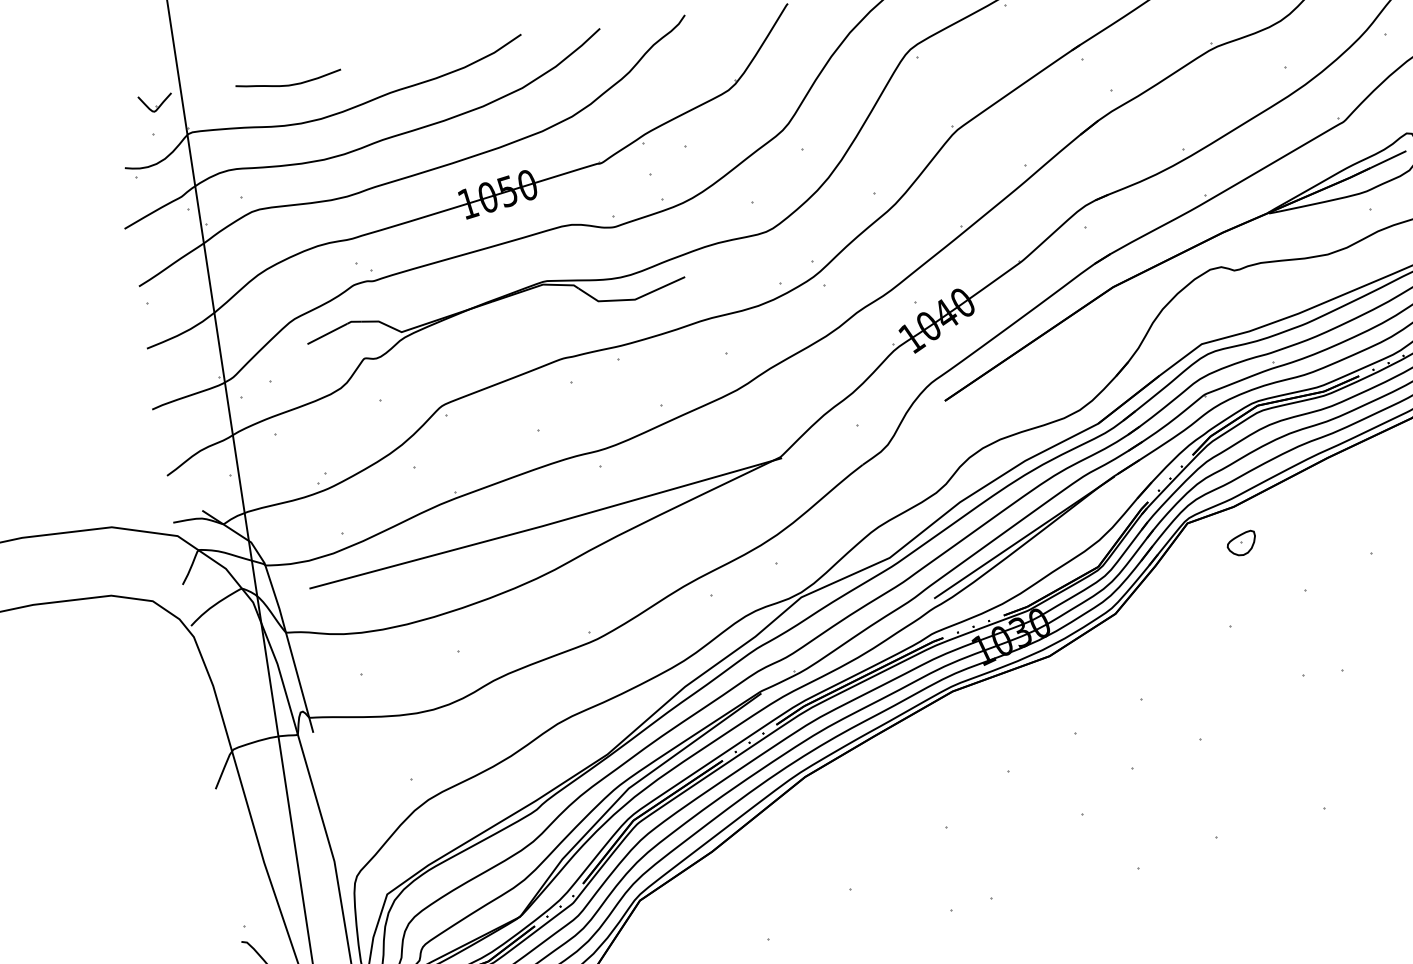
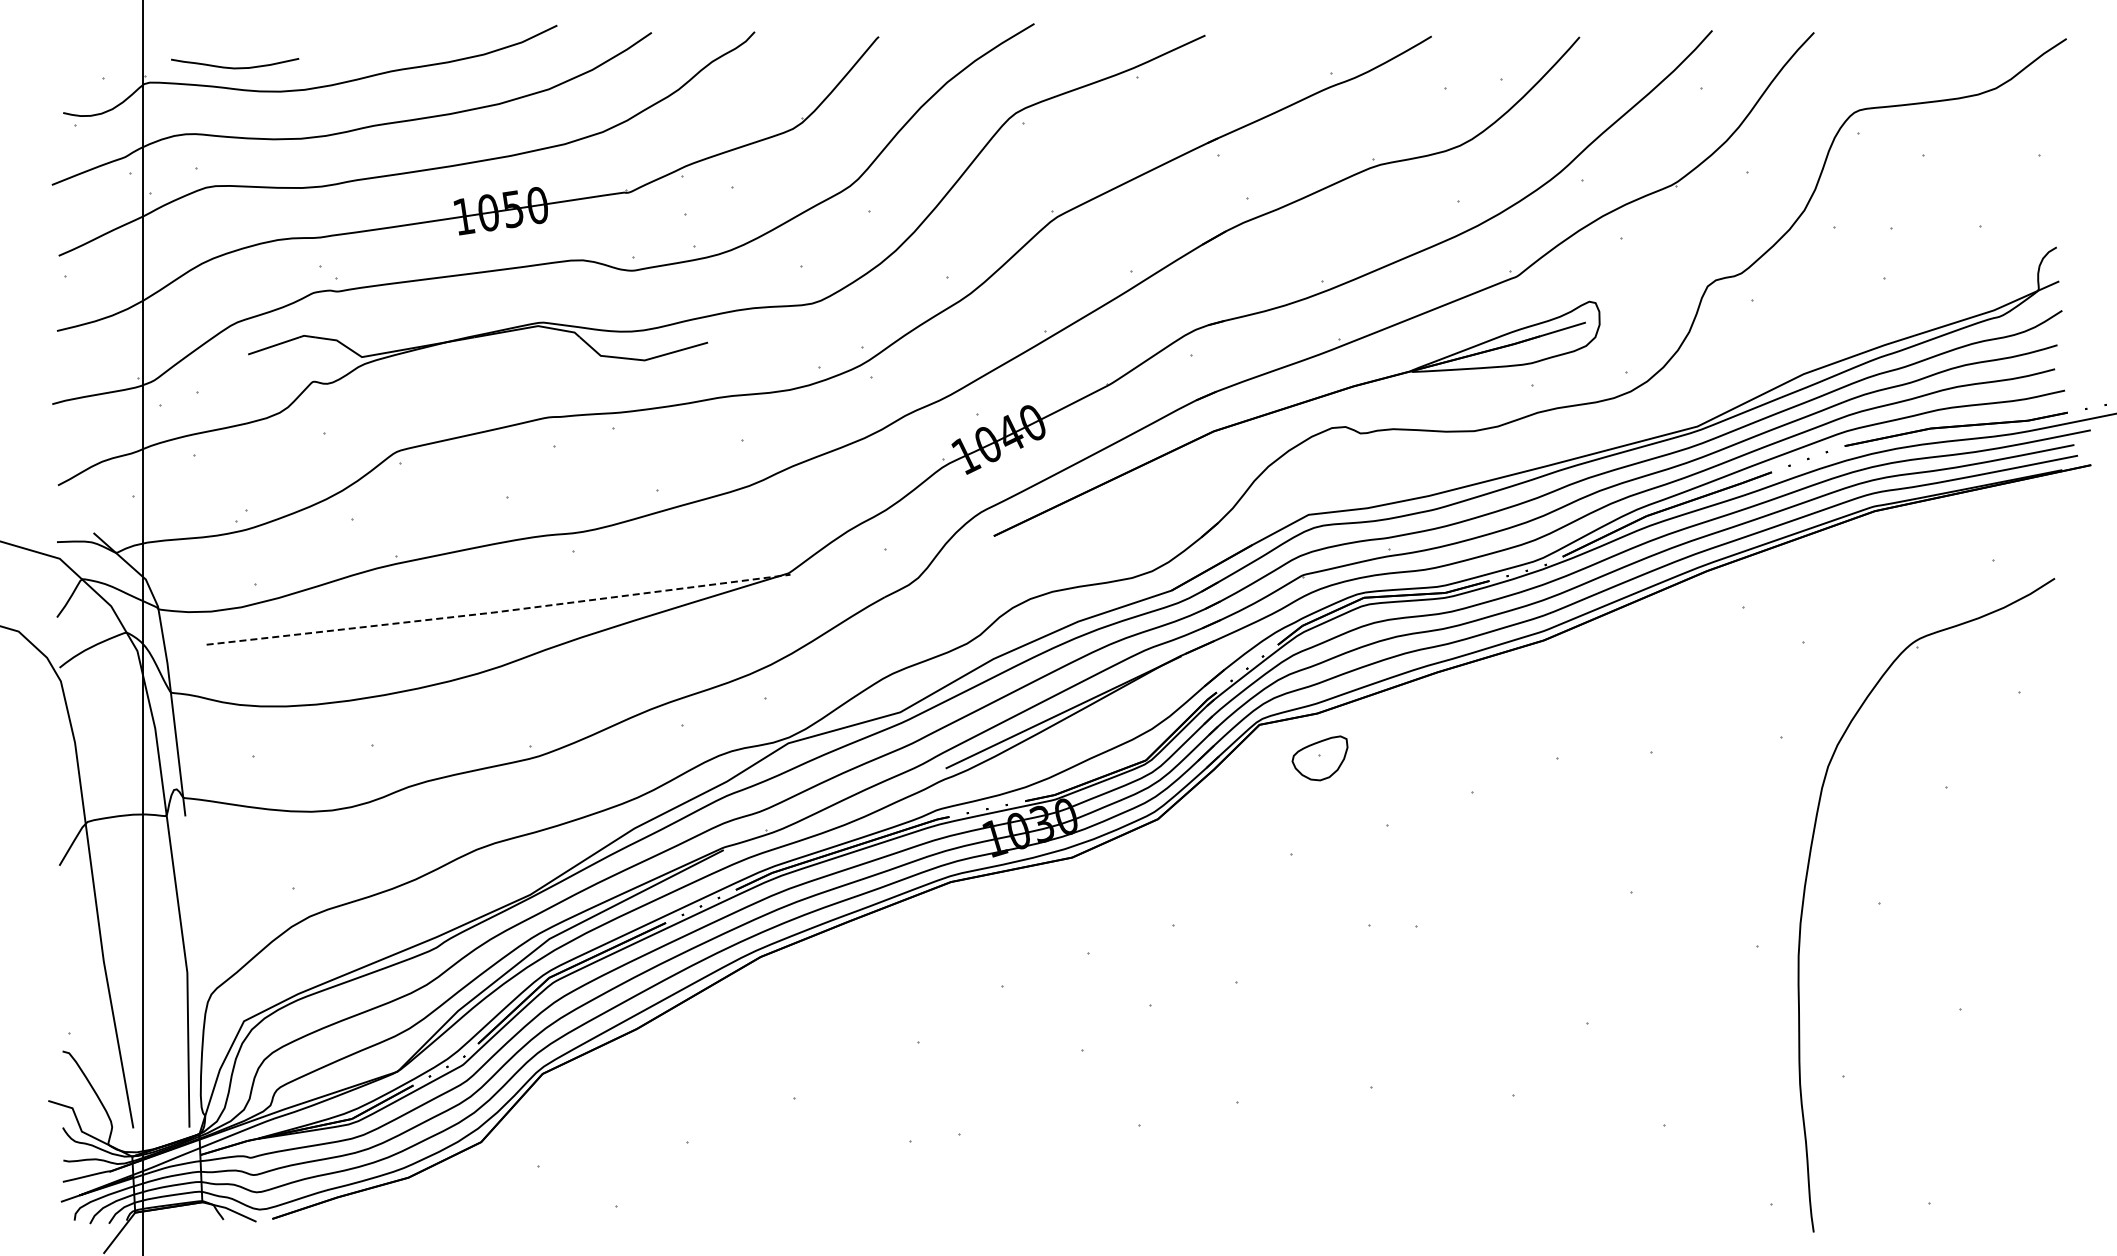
curve: (289, 84) -> (235, 67), moved
part: (155, 103) -> (111, 41), removed
line: (545, 525) -> (497, 612), solid -> dashed
part: (1241, 543) -> (1320, 758), size x1.6

